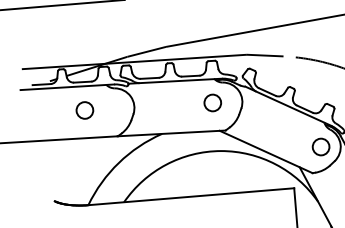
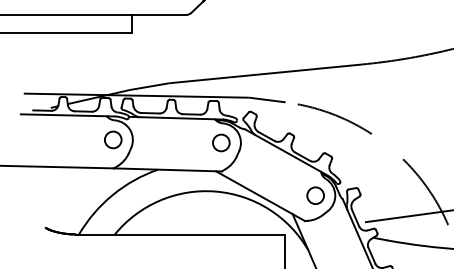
circle: (212, 102) -> (221, 142), moved
circle: (85, 110) -> (113, 139), moved

